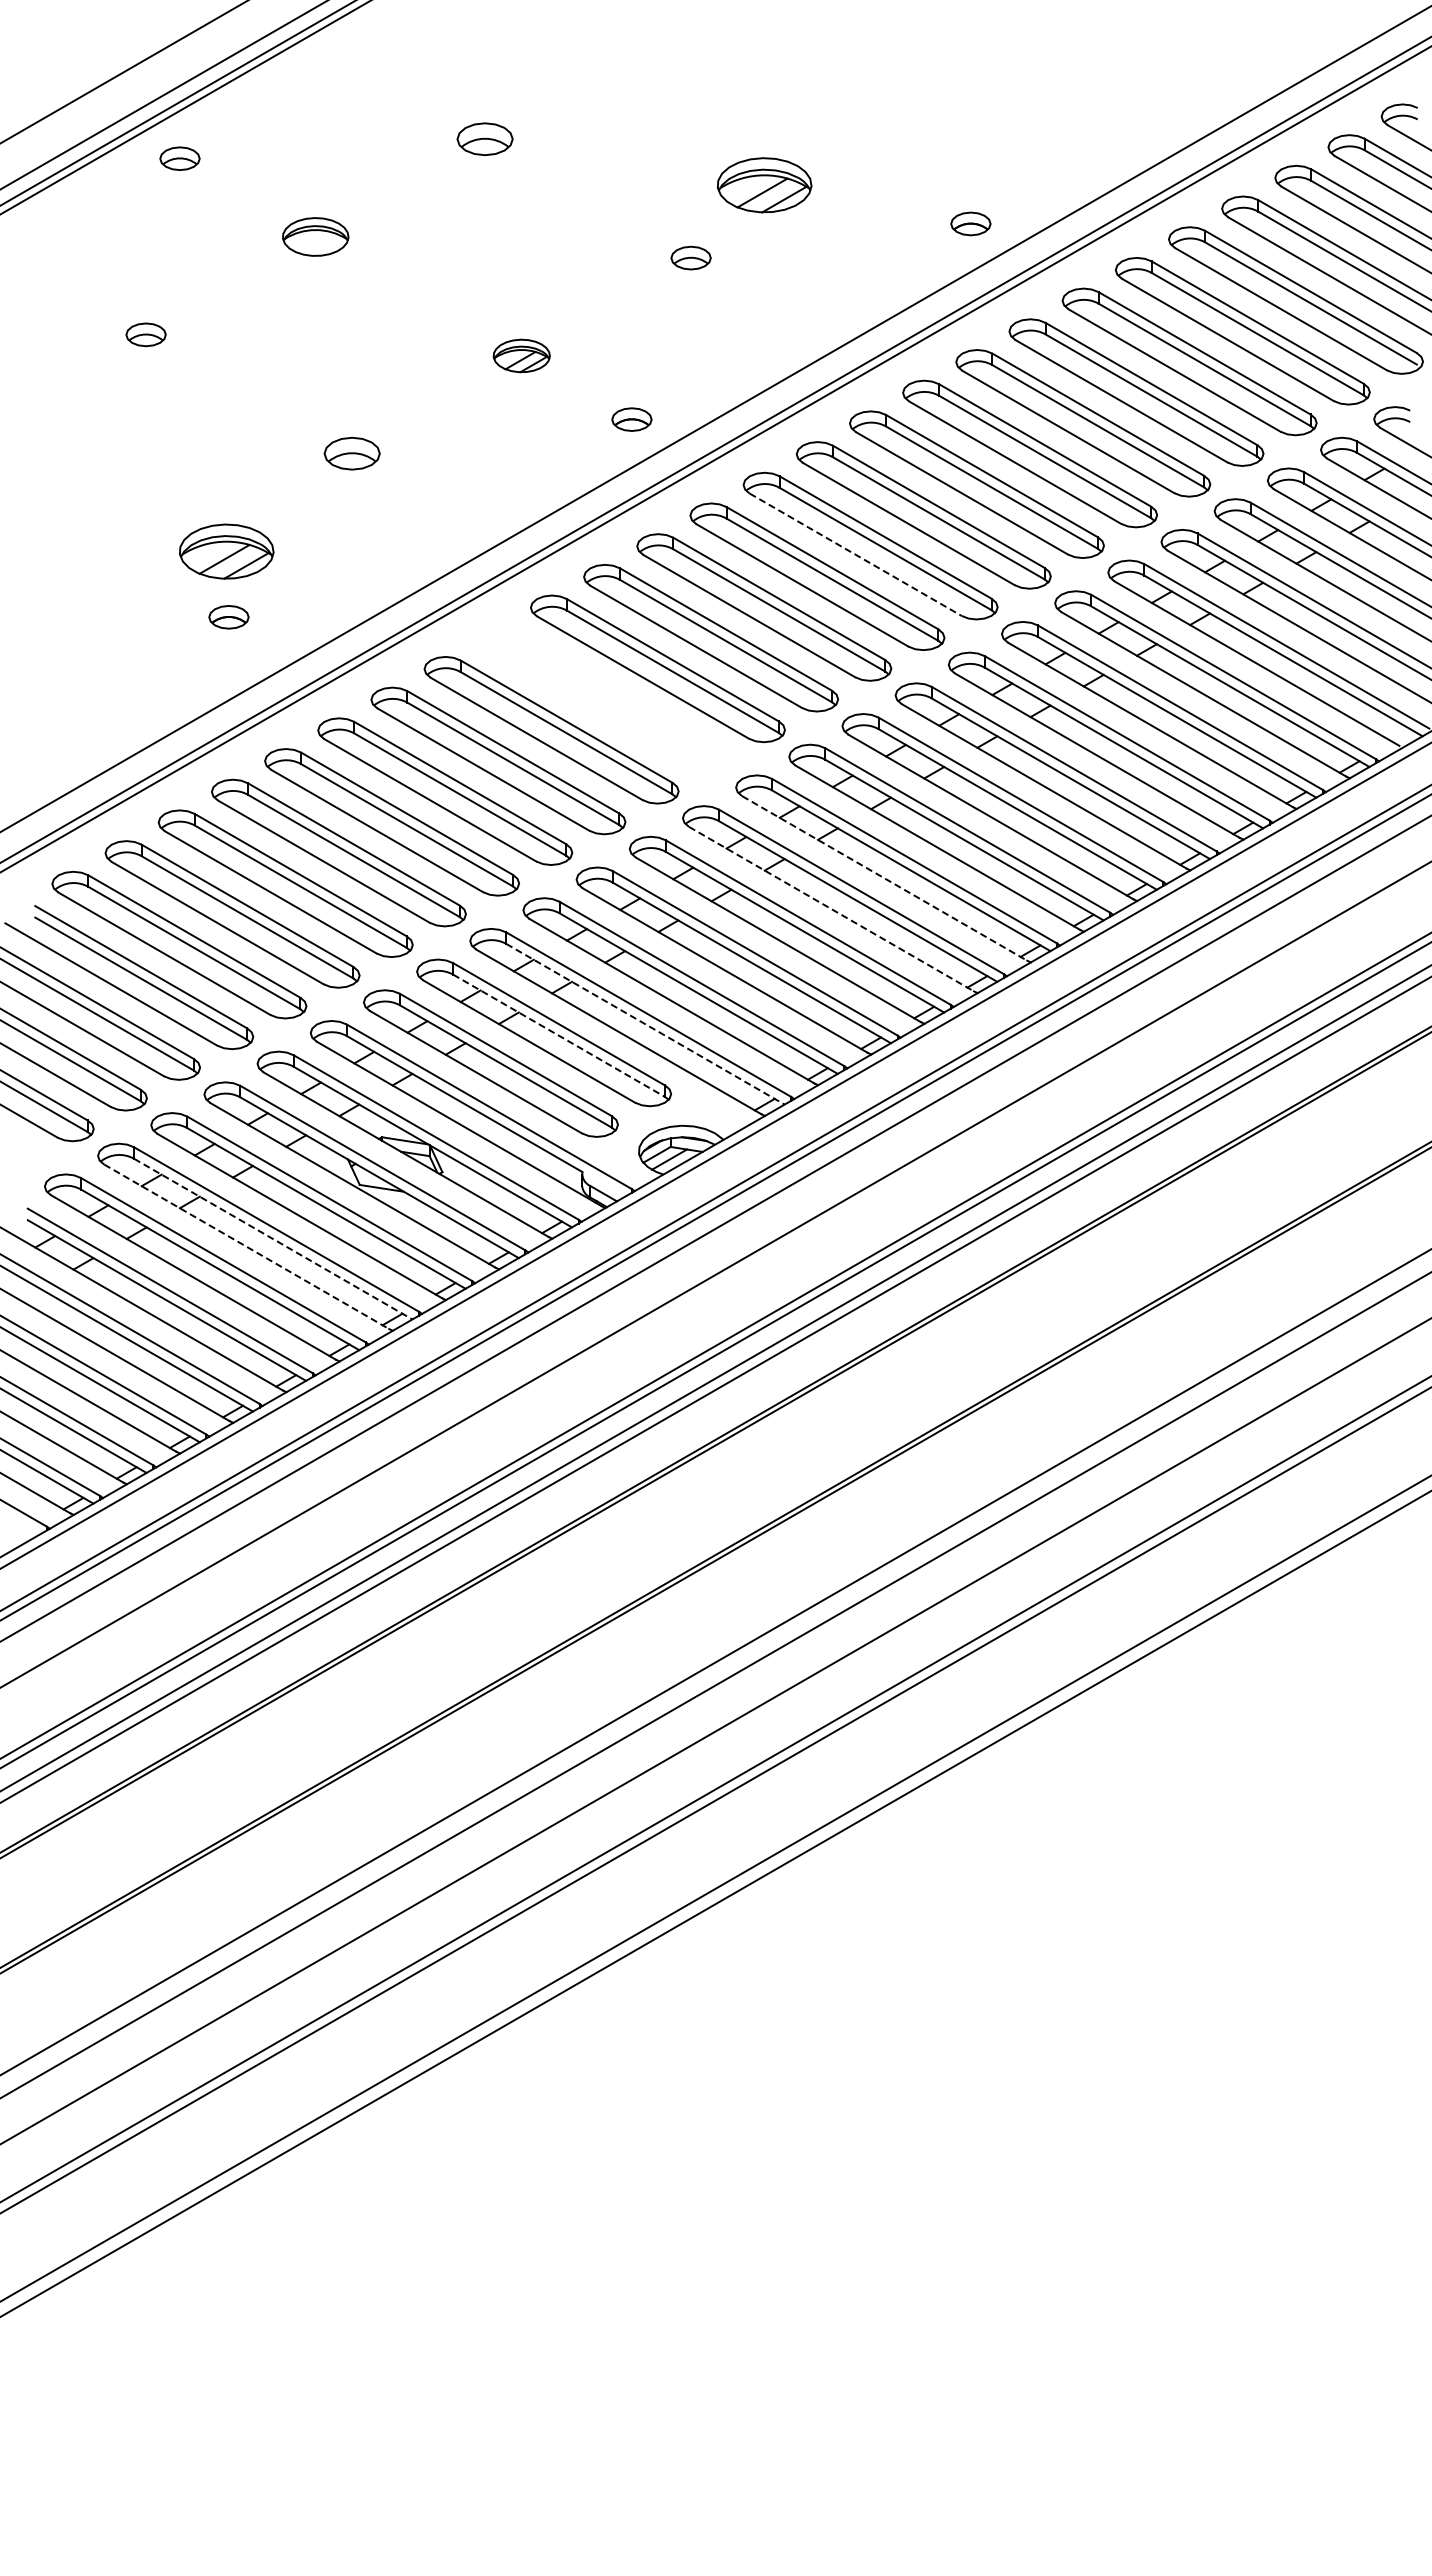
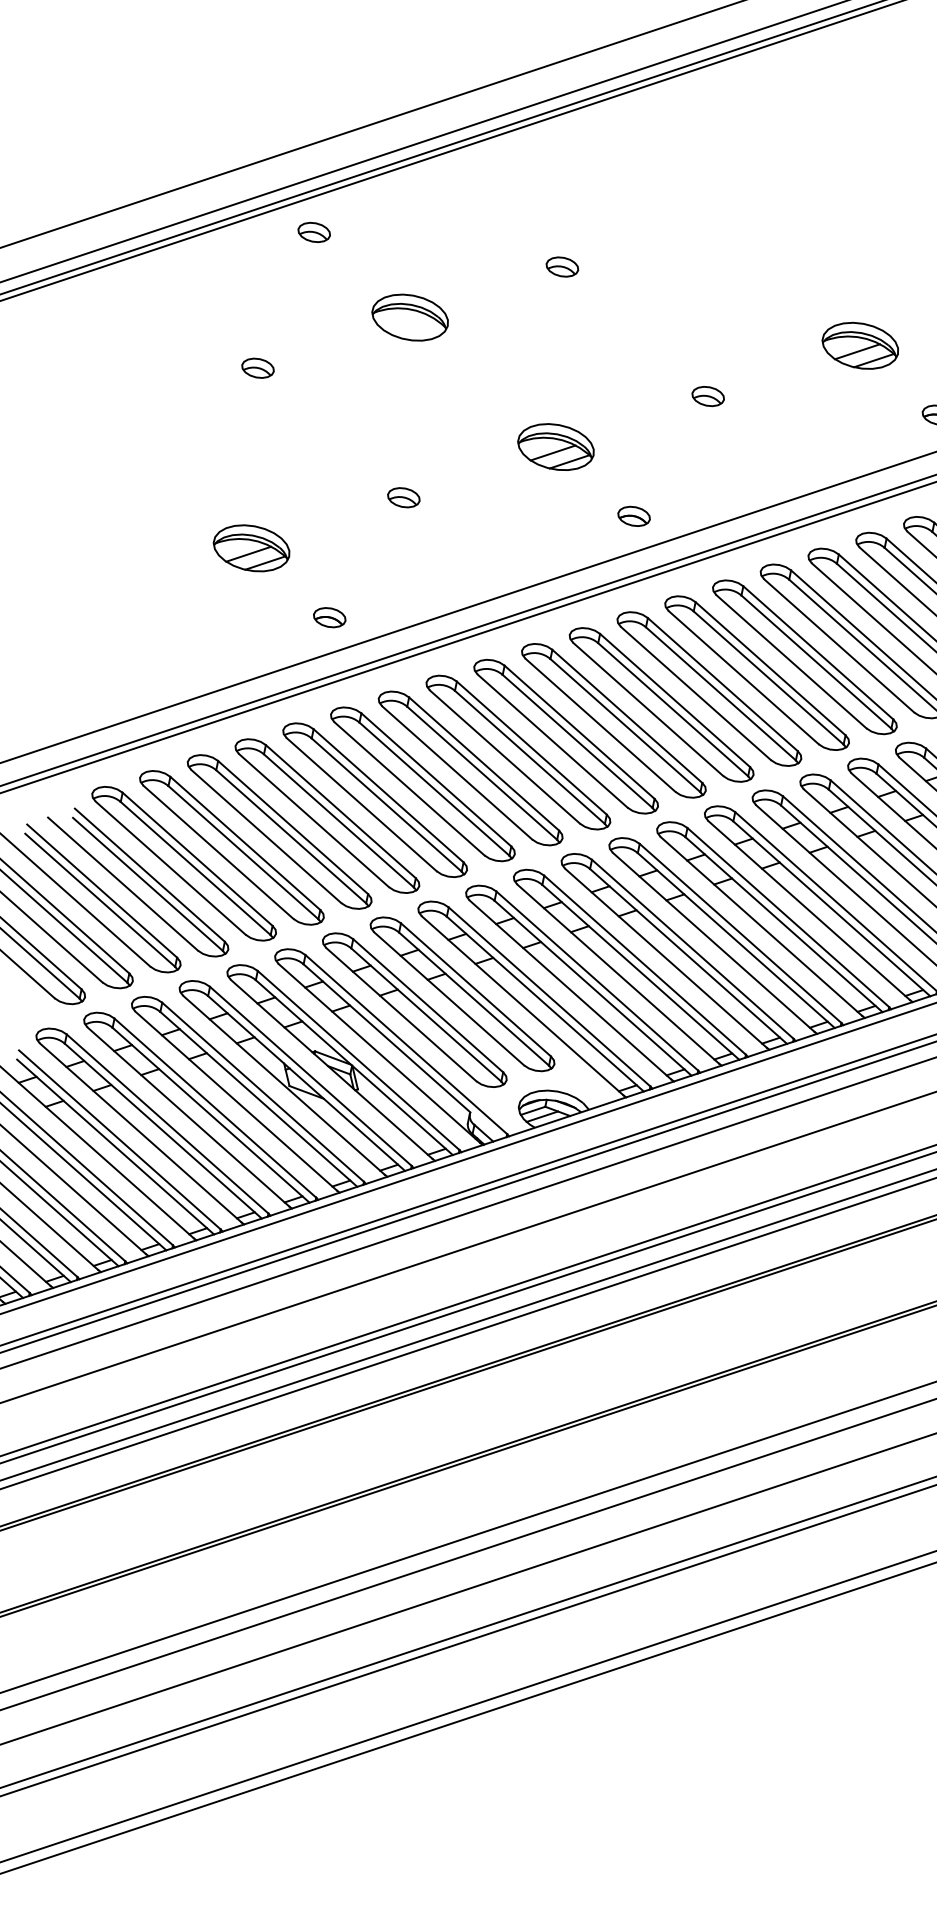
part: (484, 138) -> (562, 266), size x0.71
part: (764, 185) -> (860, 346), moved
part: (315, 236) -> (410, 317), size x1.43
part: (521, 355) -> (556, 446), size x1.67
part: (351, 453) -> (403, 497), size x0.71
part: (226, 551) -> (251, 548), moved
line: (856, 555) -> (792, 662), dashed -> solid
part: (228, 617) -> (329, 617), moved
part: (604, 699) -> (565, 736), added
line: (884, 878) -> (761, 926), dashed -> solid
line: (831, 909) -> (713, 942), dashed -> solid
line: (645, 1024) -> (545, 1004), dashed -> solid
line: (559, 1036) -> (474, 999), dashed -> solid
line: (273, 1239) -> (211, 1115), dashed -> solid
line: (246, 1246) -> (188, 1116), dashed -> solid

